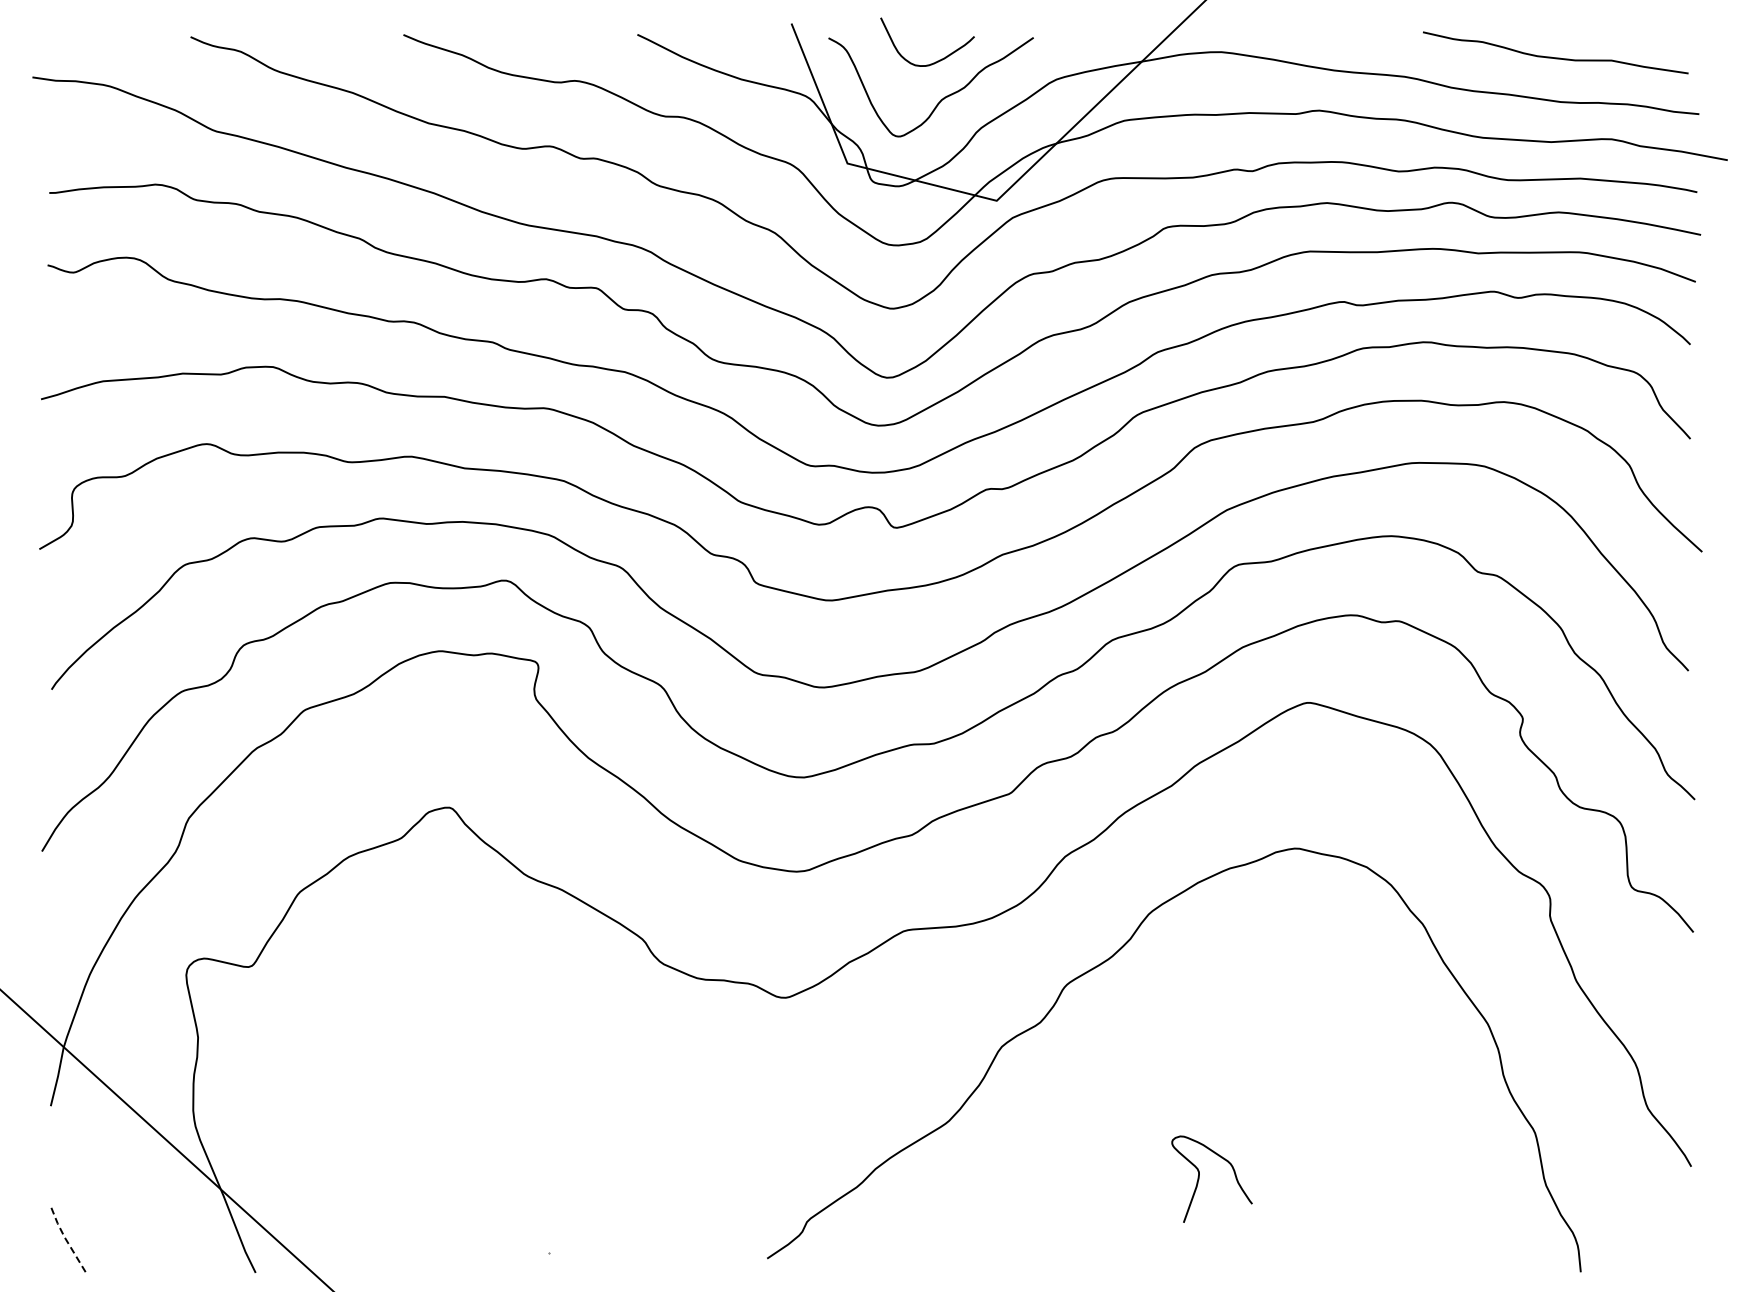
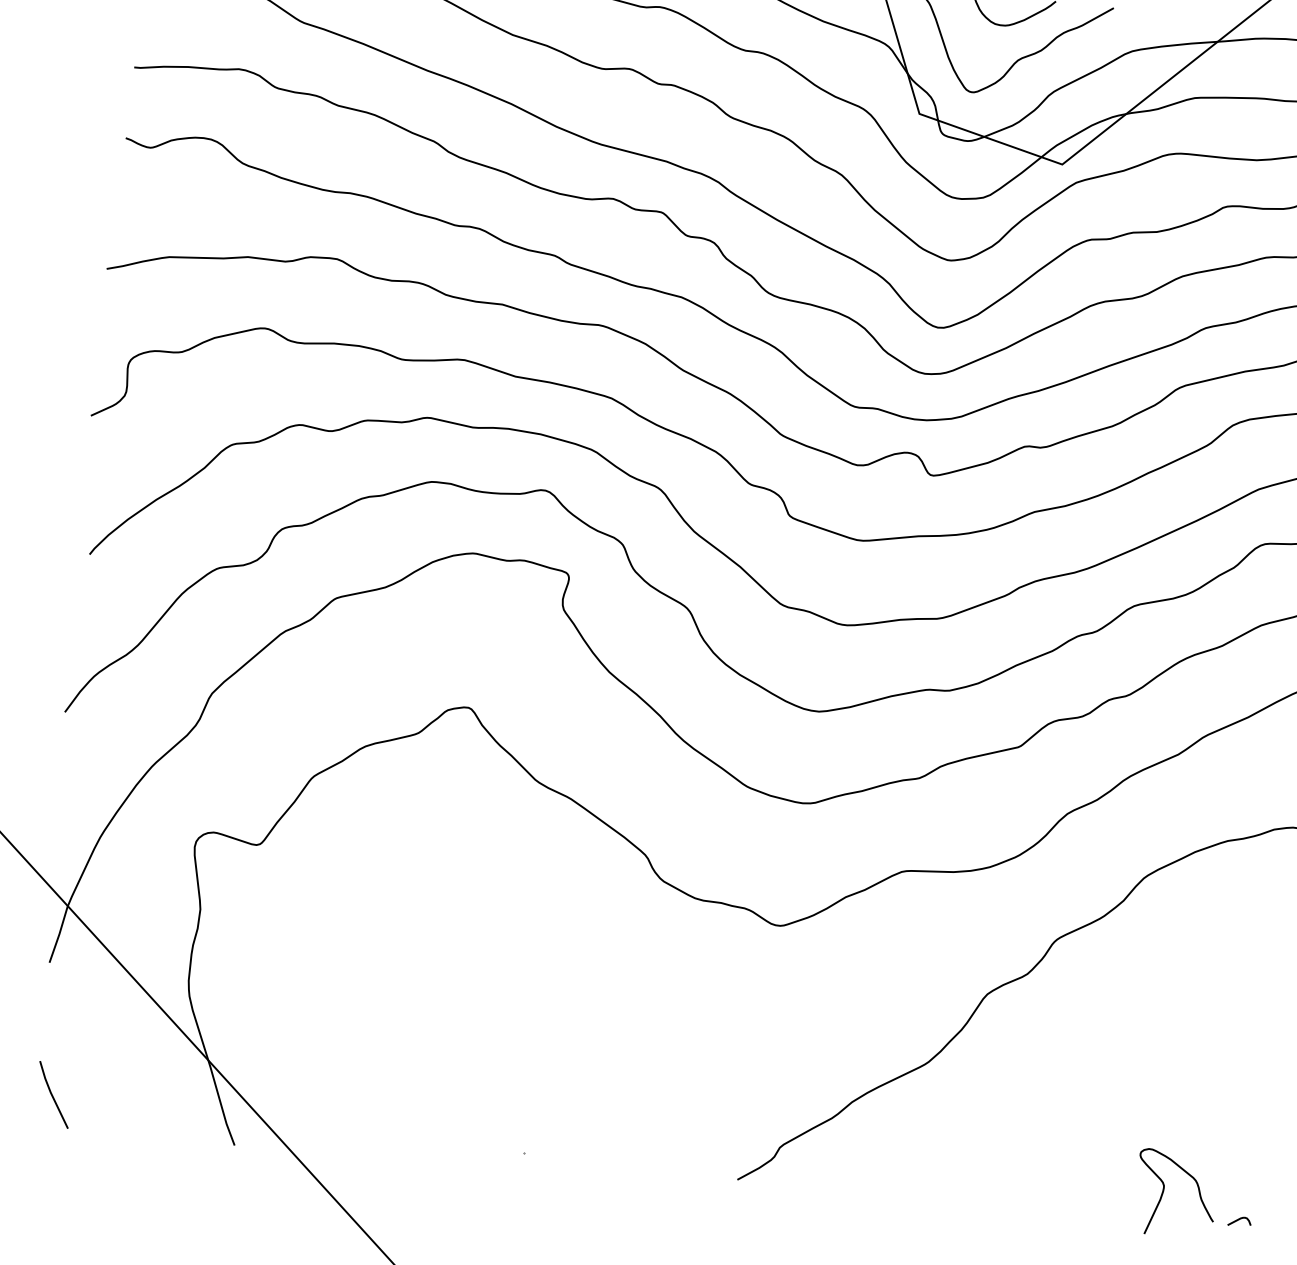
curve: (1199, 1178) -> (1163, 1192), moved
line: (65, 1239) -> (51, 1094), dashed -> solid
curve: (1278, 1250) -> (1239, 1220), added

